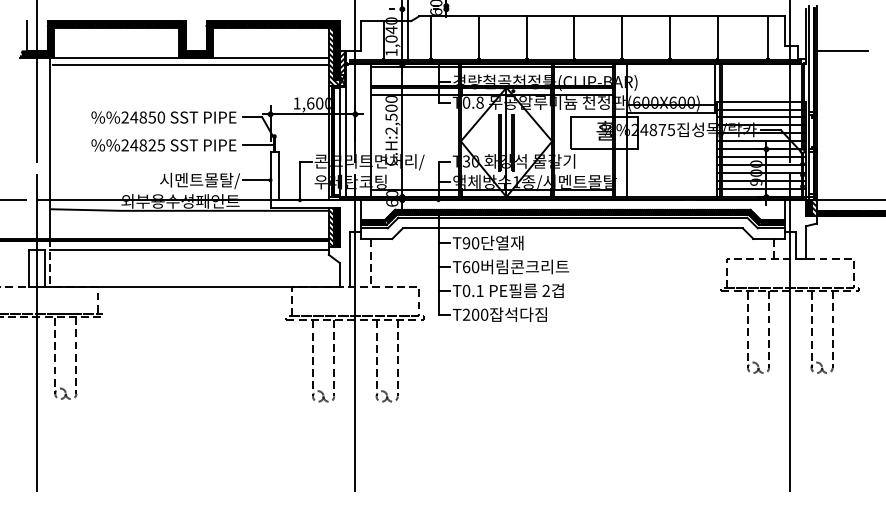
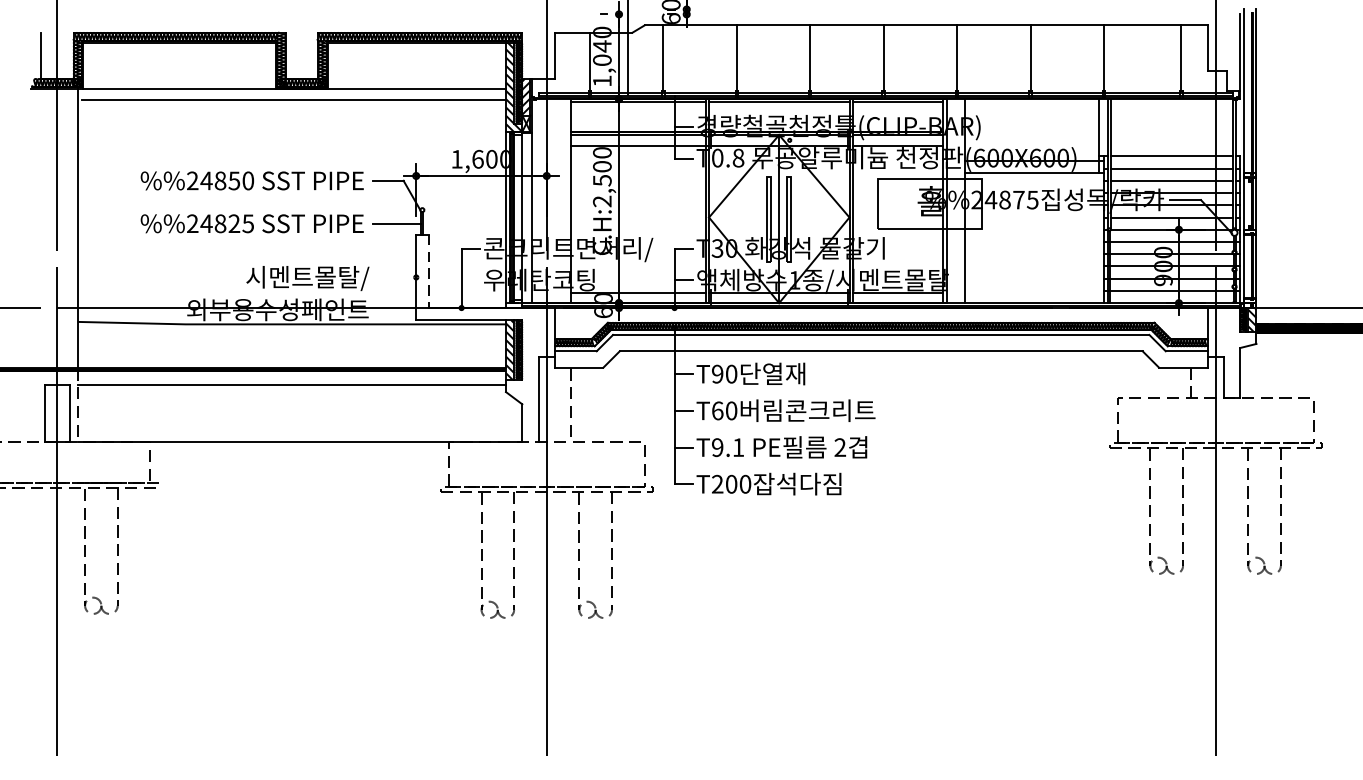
line: (841, 50) -> (1294, 77), removed
line: (278, 176) -> (428, 271), solid -> dashed
line: (256, 180) -> (394, 277), removed
text: (466, 291) -> (717, 448), T0.1 -> T9.1

